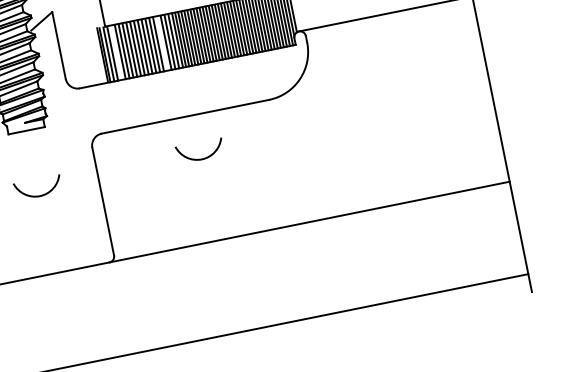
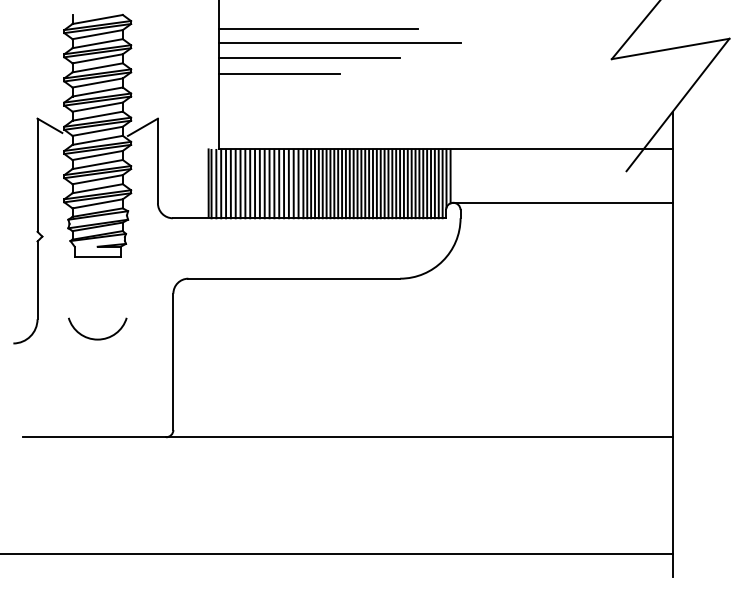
line: (162, 43) -> (284, 183), added
line: (116, 52) -> (226, 183), added
arc: (201, 158) -> (303, 333), removed

